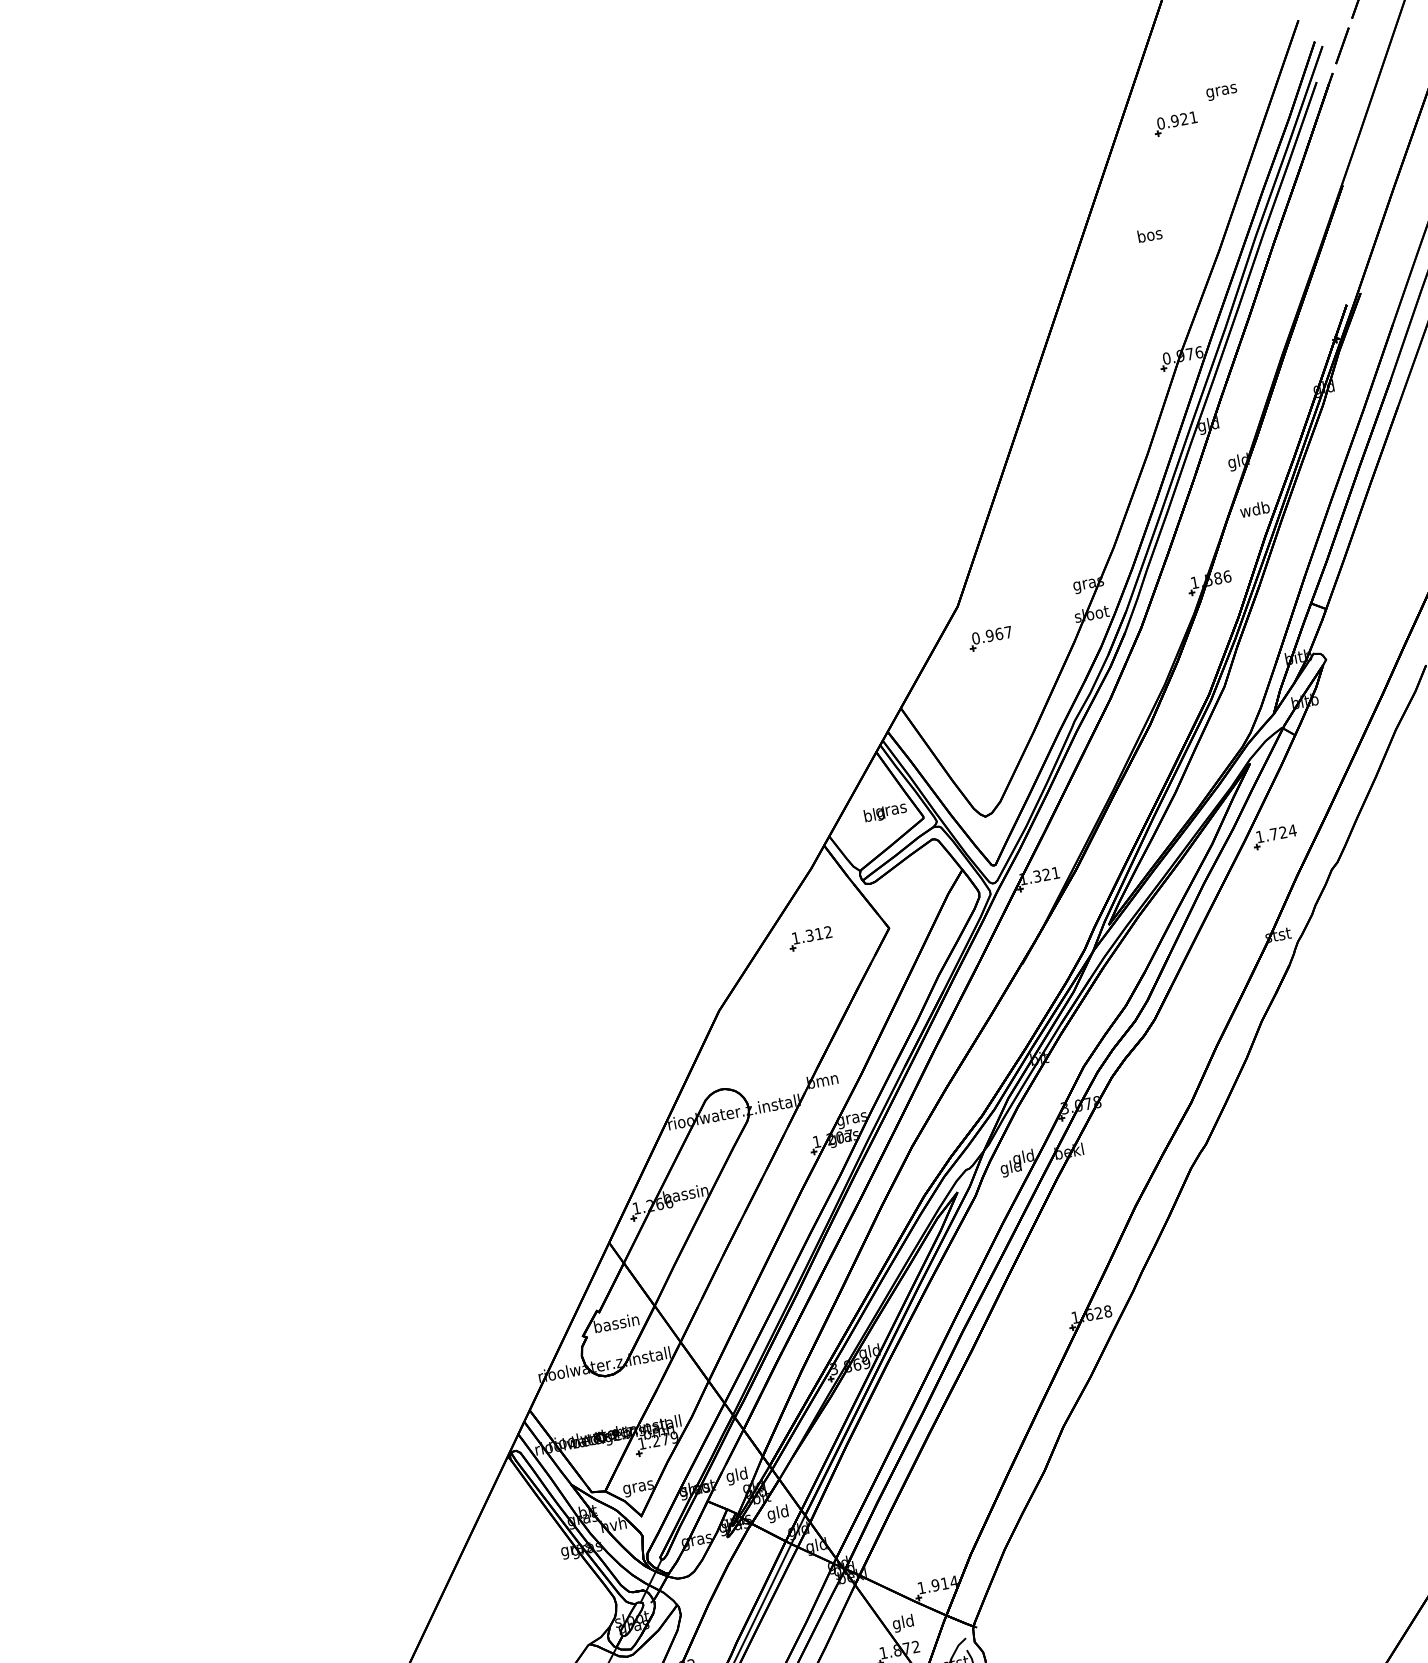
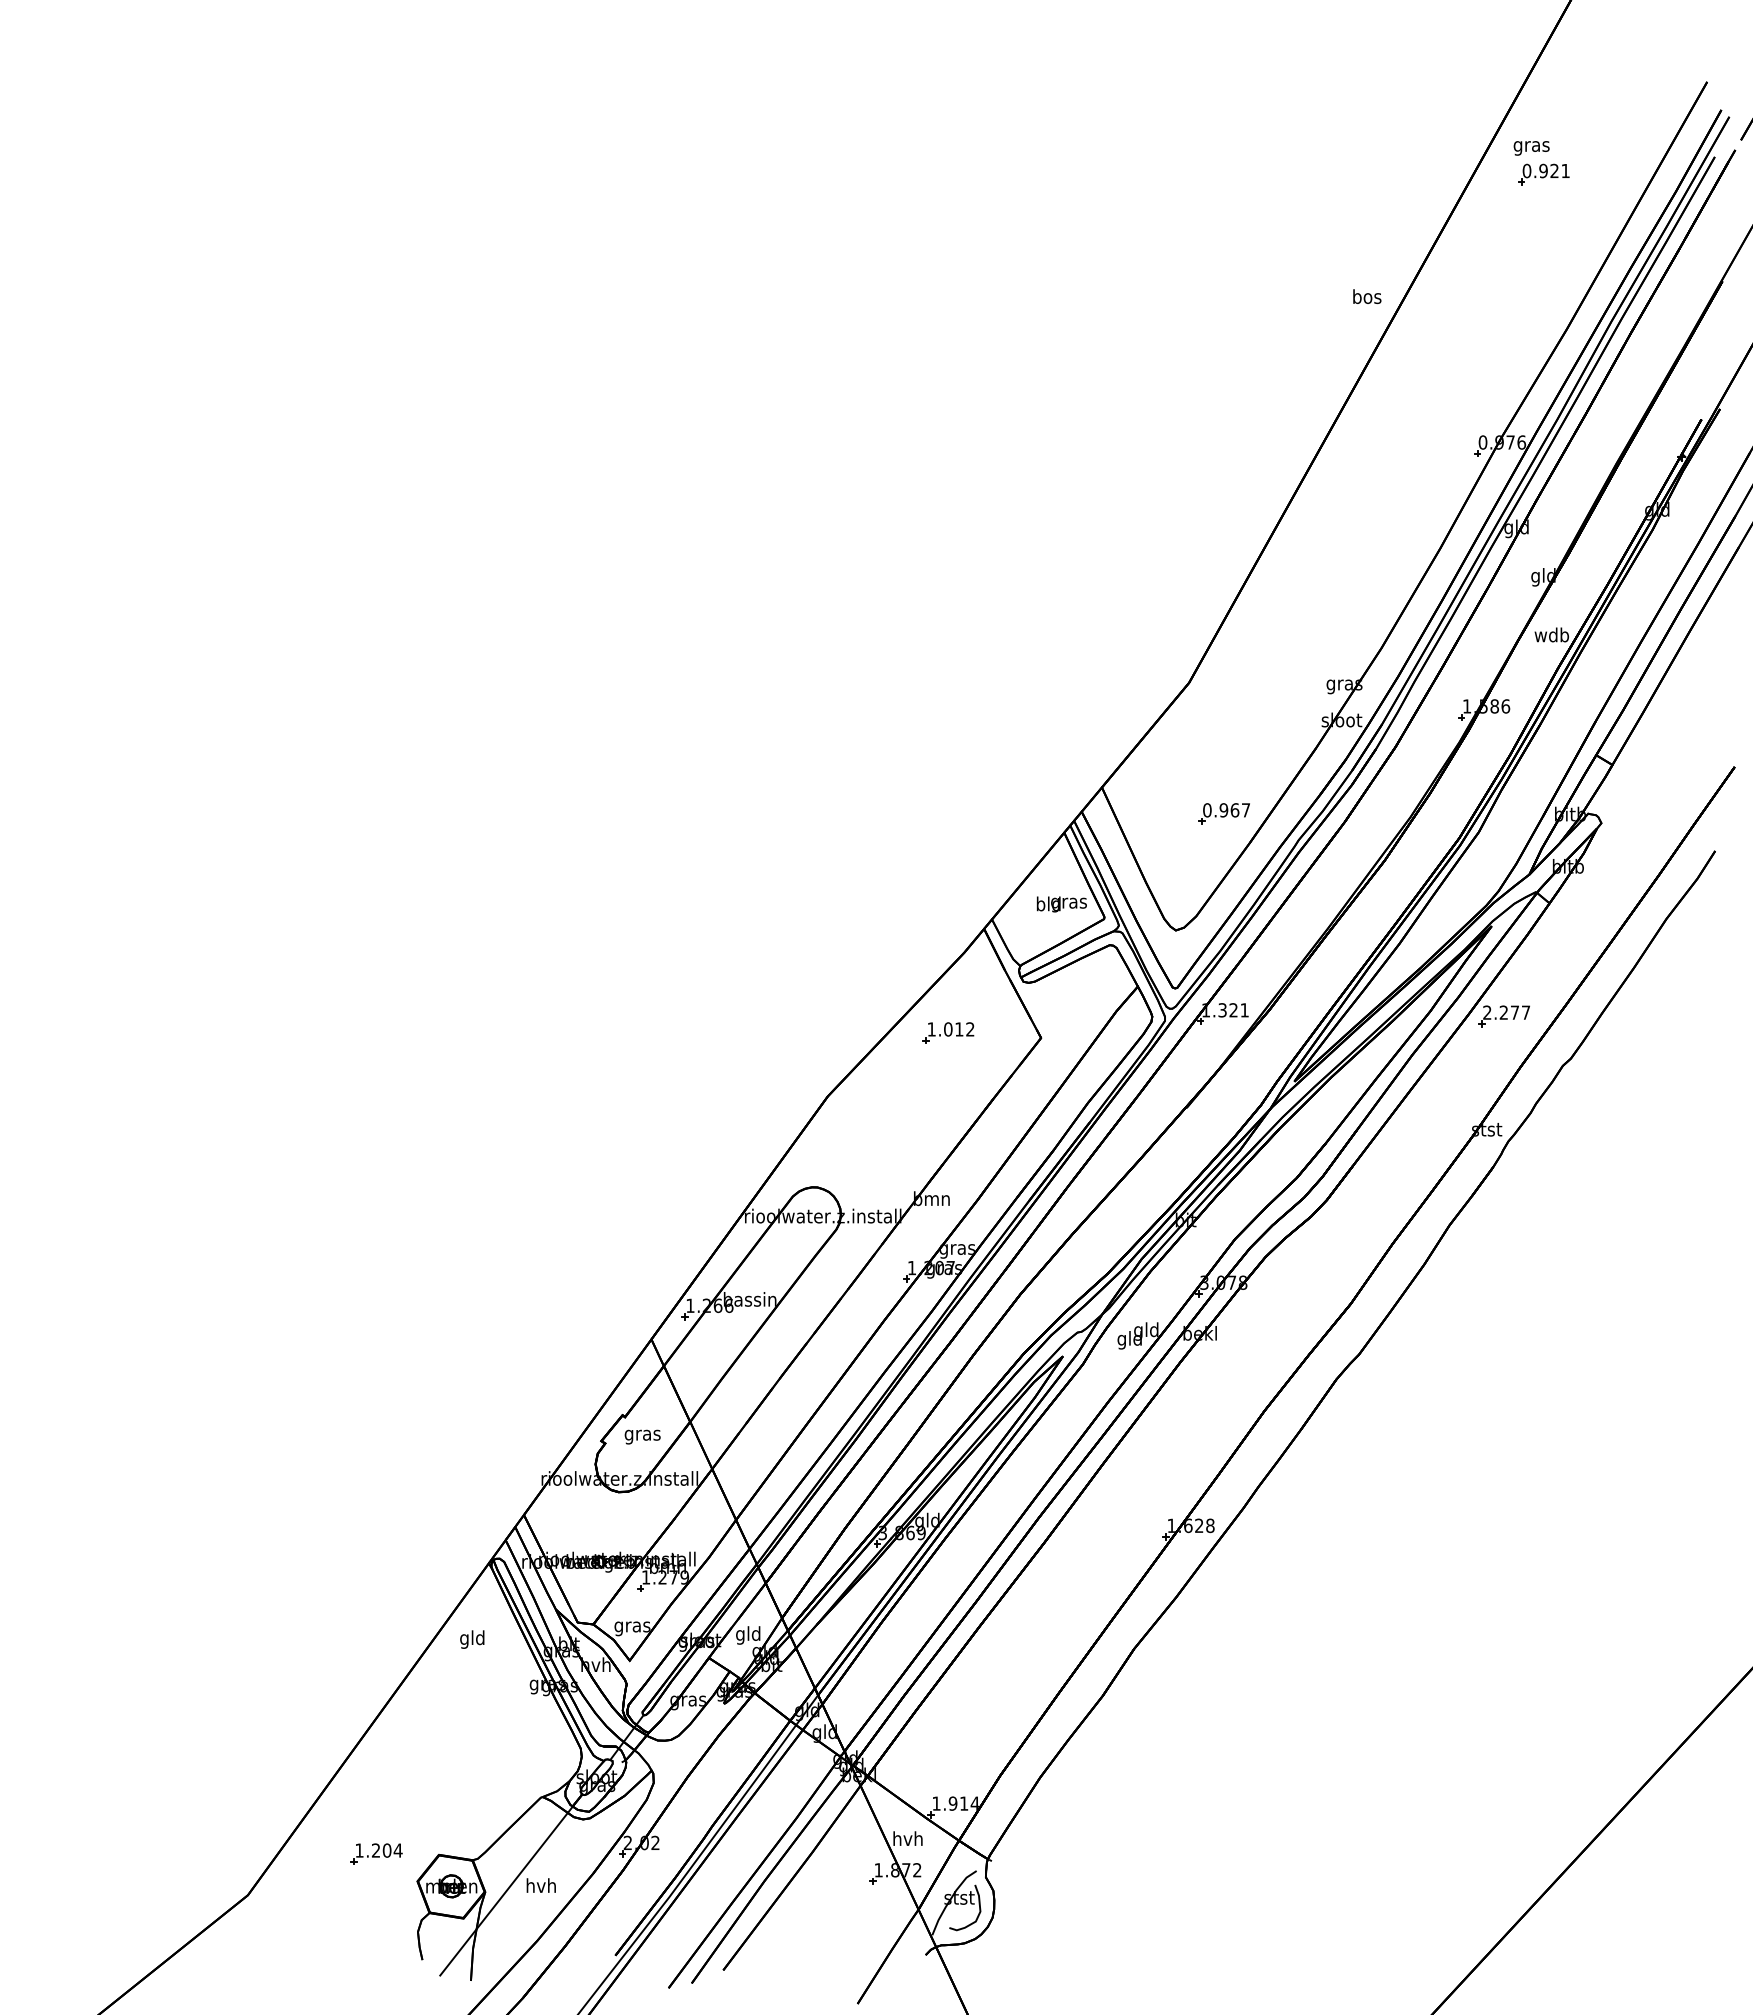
text: (1221, 92) -> (1531, 148), moved
text: (1150, 234) -> (1367, 296), moved
part: (990, 638) -> (1223, 813), moved
text: (1276, 833) -> (1506, 1012), 1.724 -> 2.277
text: (810, 935) -> (948, 1029), 1.312 -> 1.012
text: (616, 1324) -> (642, 1435), bassin -> gras
text: (778, 1513) -> (472, 1639), moved
text: (903, 1623) -> (907, 1840), gld -> hvh

